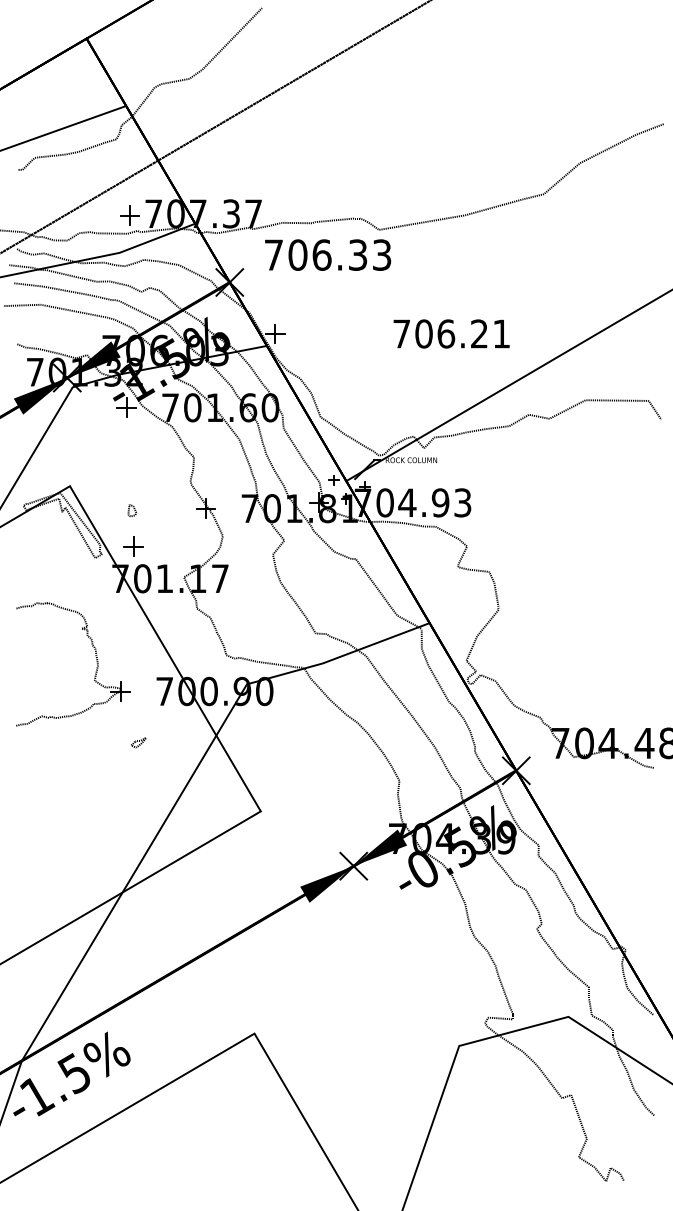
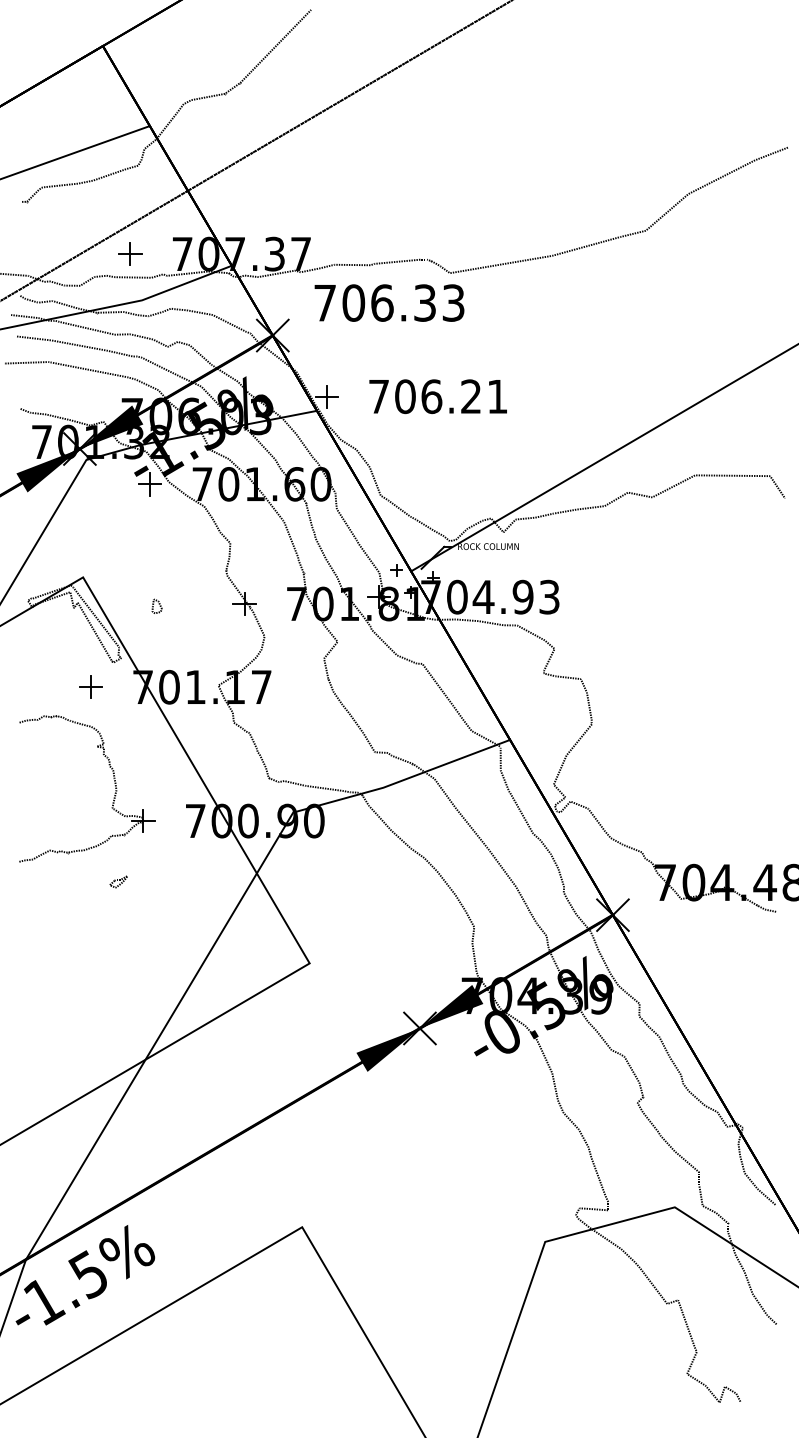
part: (130, 215) -> (130, 253), moved
text: (451, 333) -> (437, 396), moved
part: (133, 546) -> (90, 686), moved
part: (138, 742) -> (118, 881), moved

